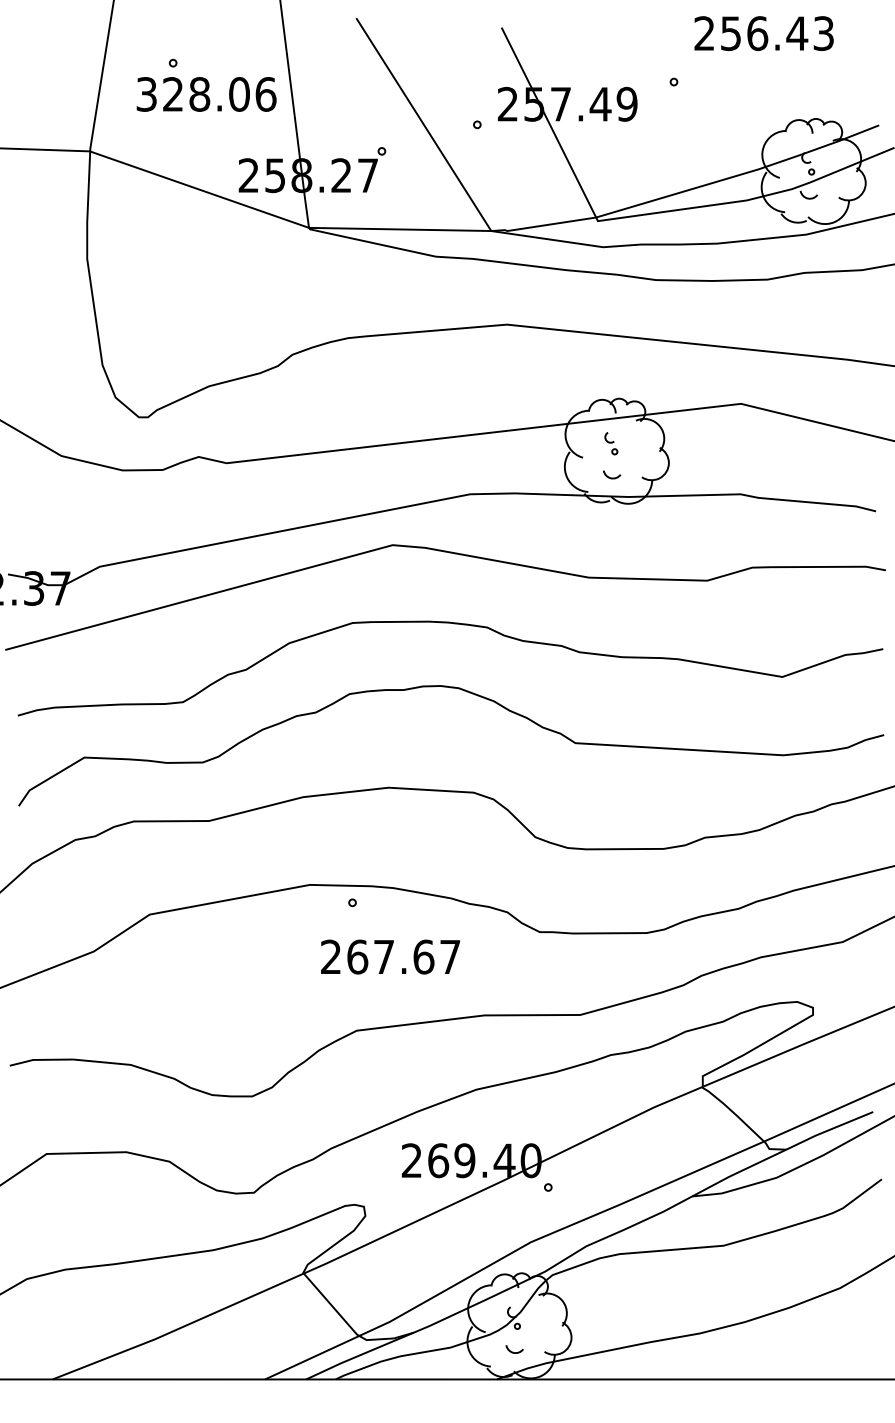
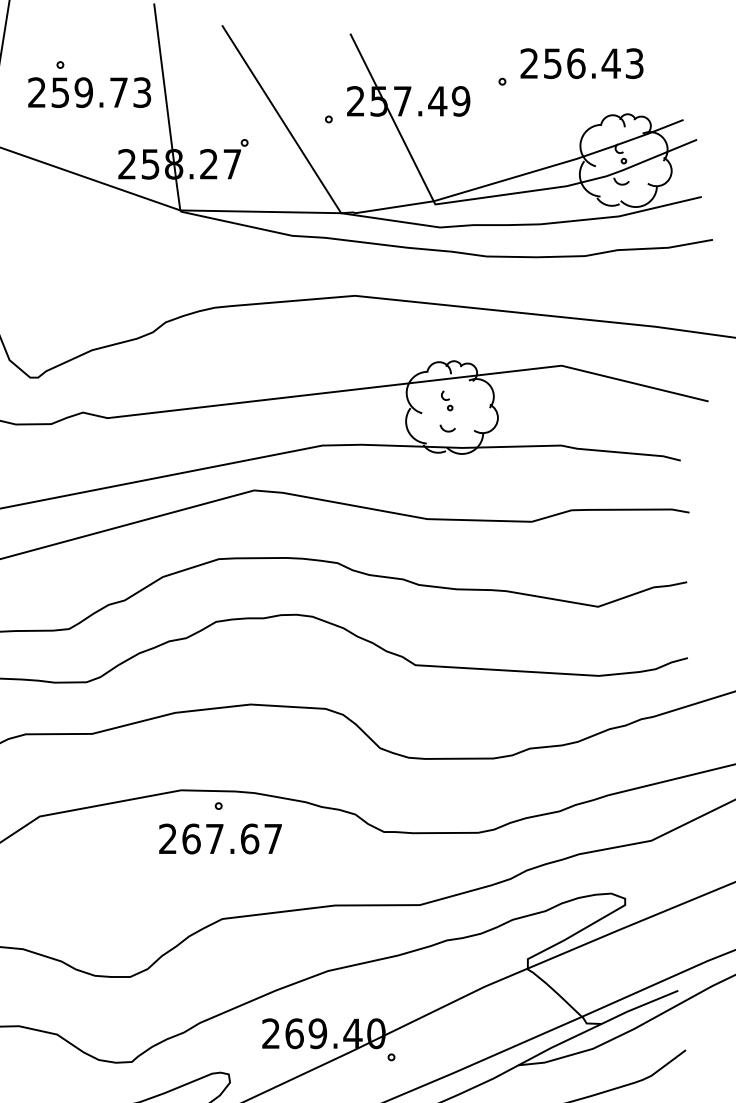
text: (763, 33) -> (581, 63), moved
text: (206, 94) -> (89, 92), 328.06 -> 259.73
text: (390, 956) -> (220, 838), moved

